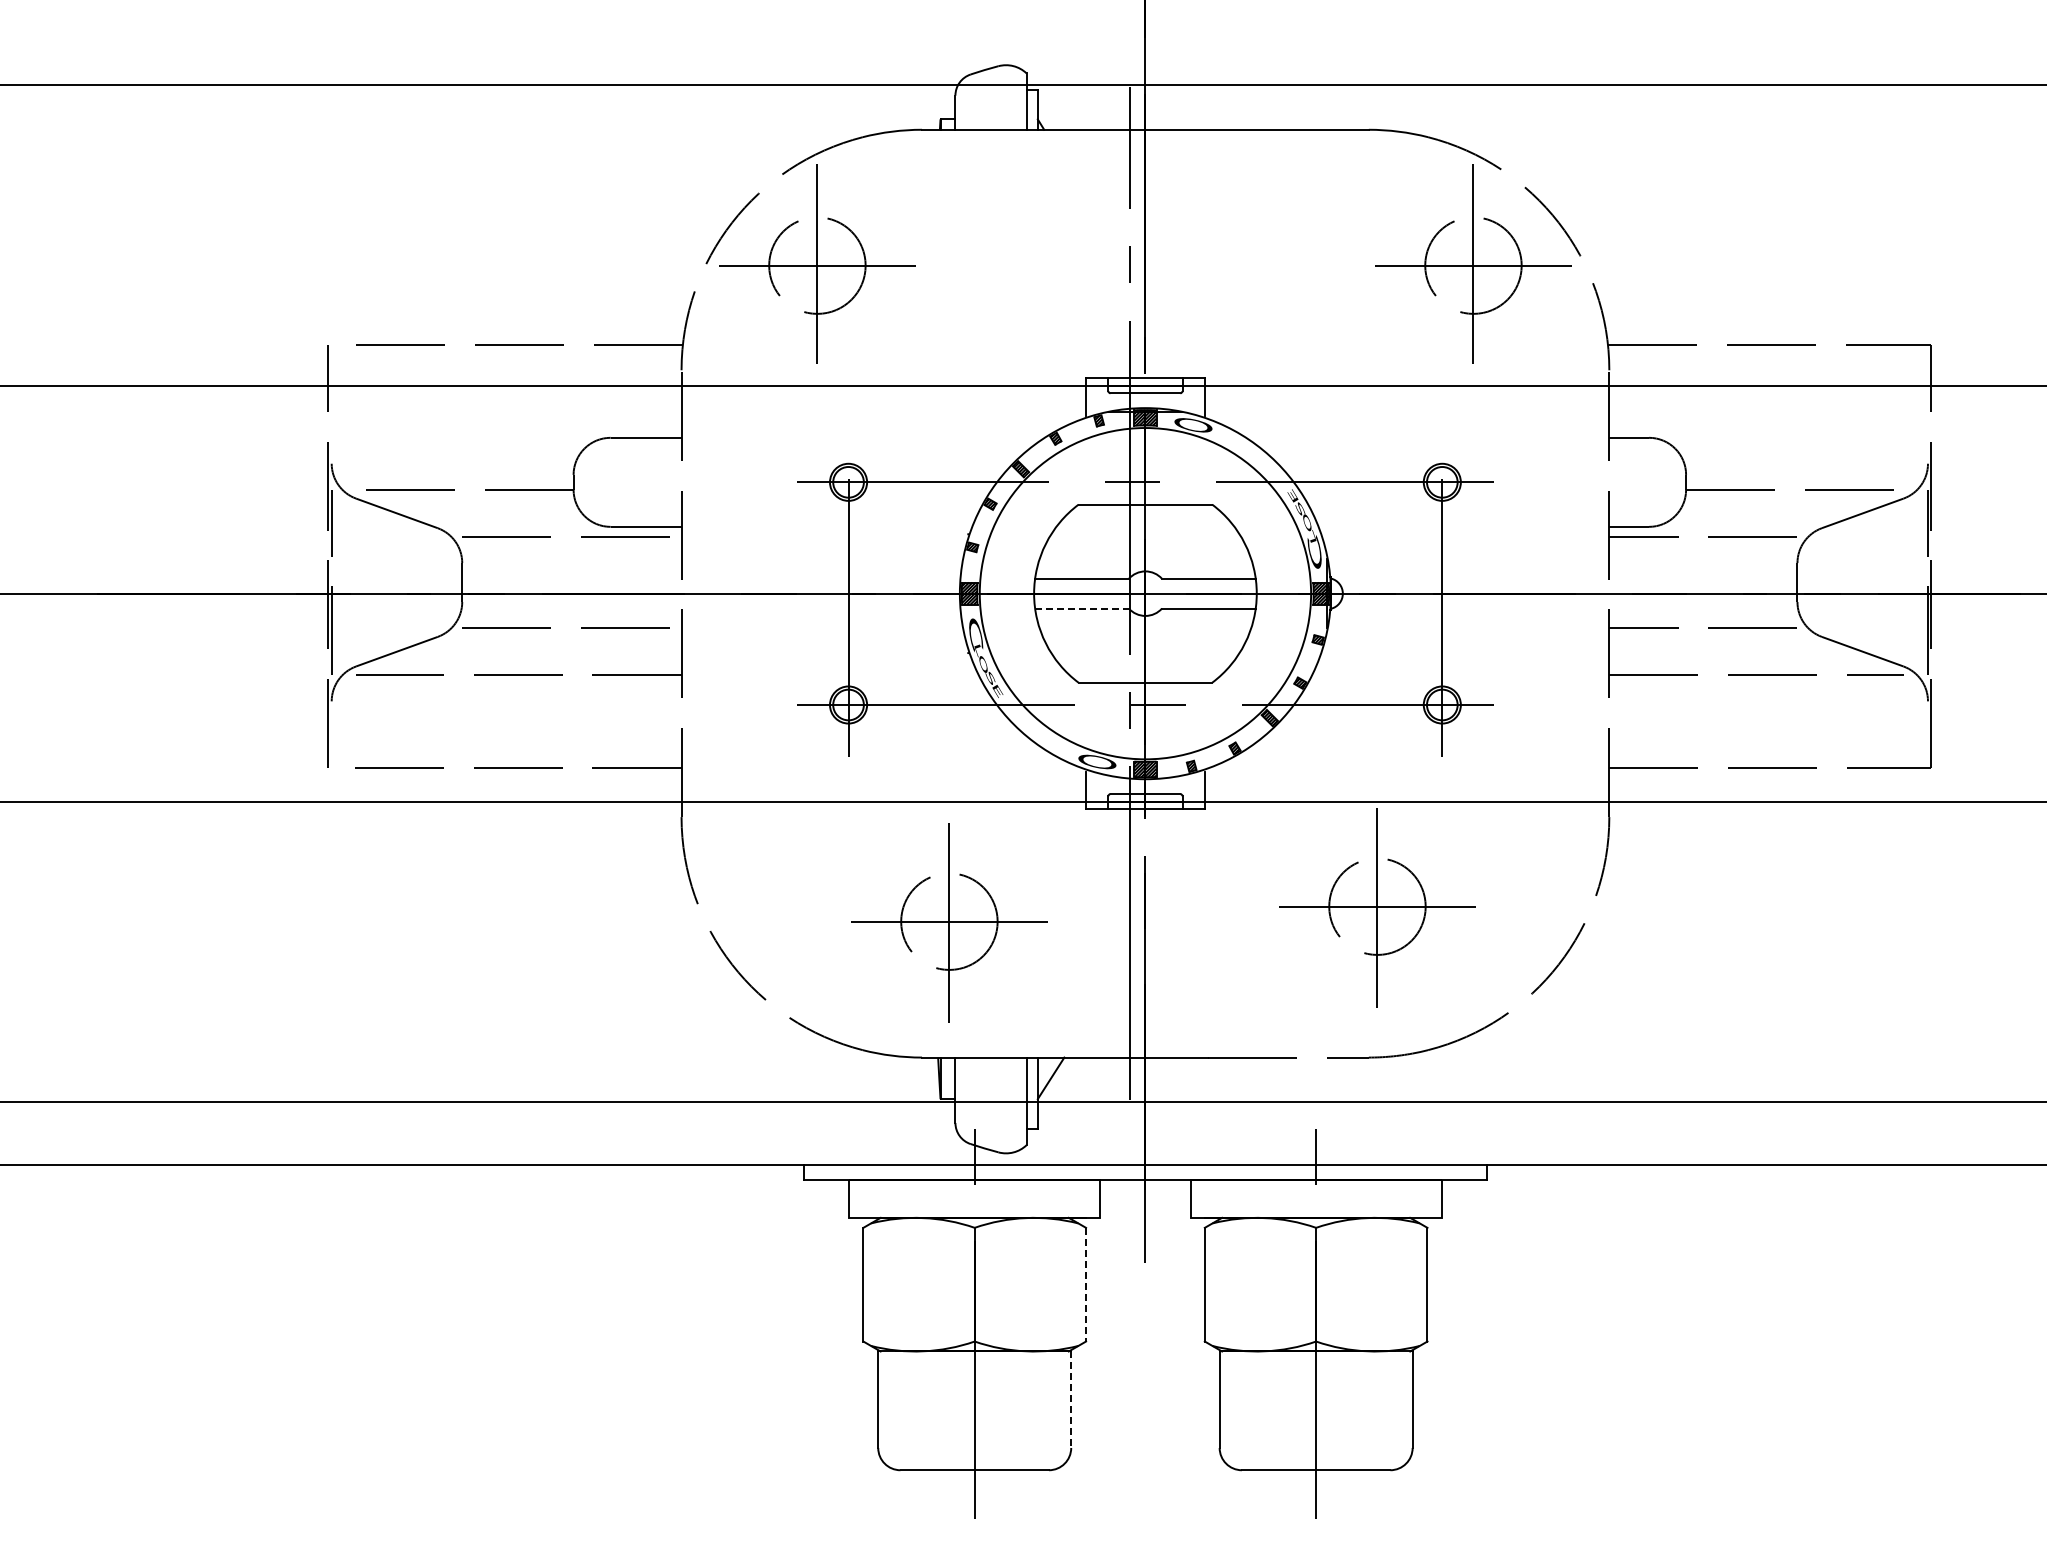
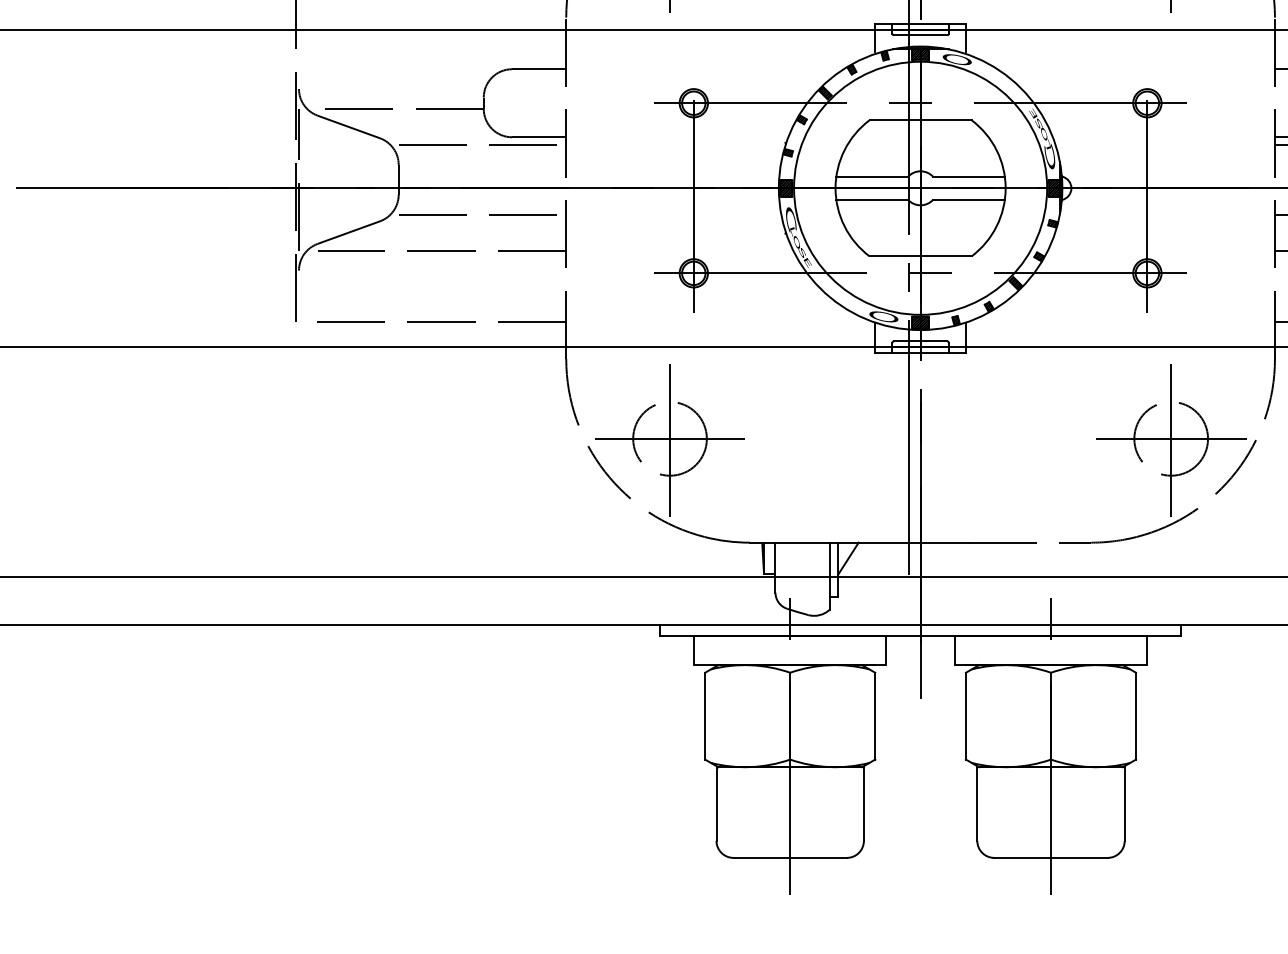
line: (1081, 608) -> (871, 199), dashed -> solid
part: (1377, 907) -> (1171, 439), moved
part: (949, 922) -> (670, 439), moved
line: (1086, 1284) -> (875, 716), dashed -> solid
line: (1071, 1400) -> (864, 804), dashed -> solid

